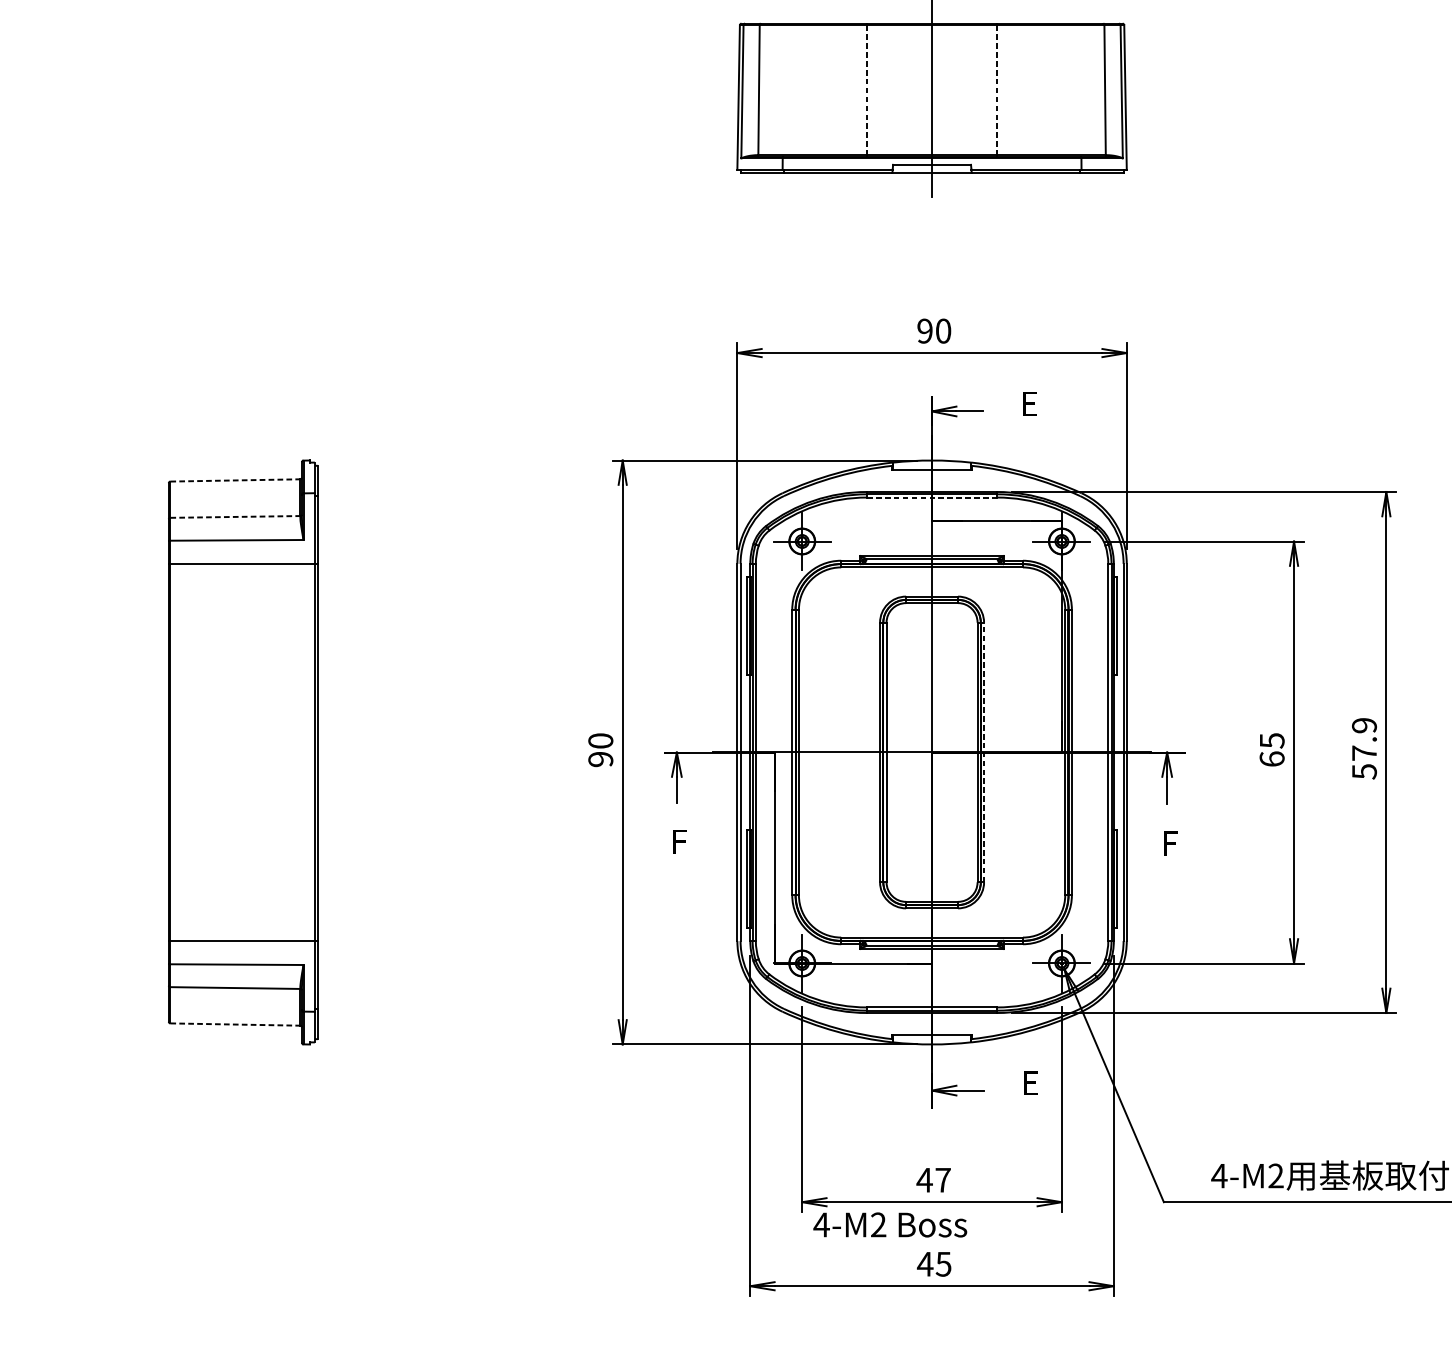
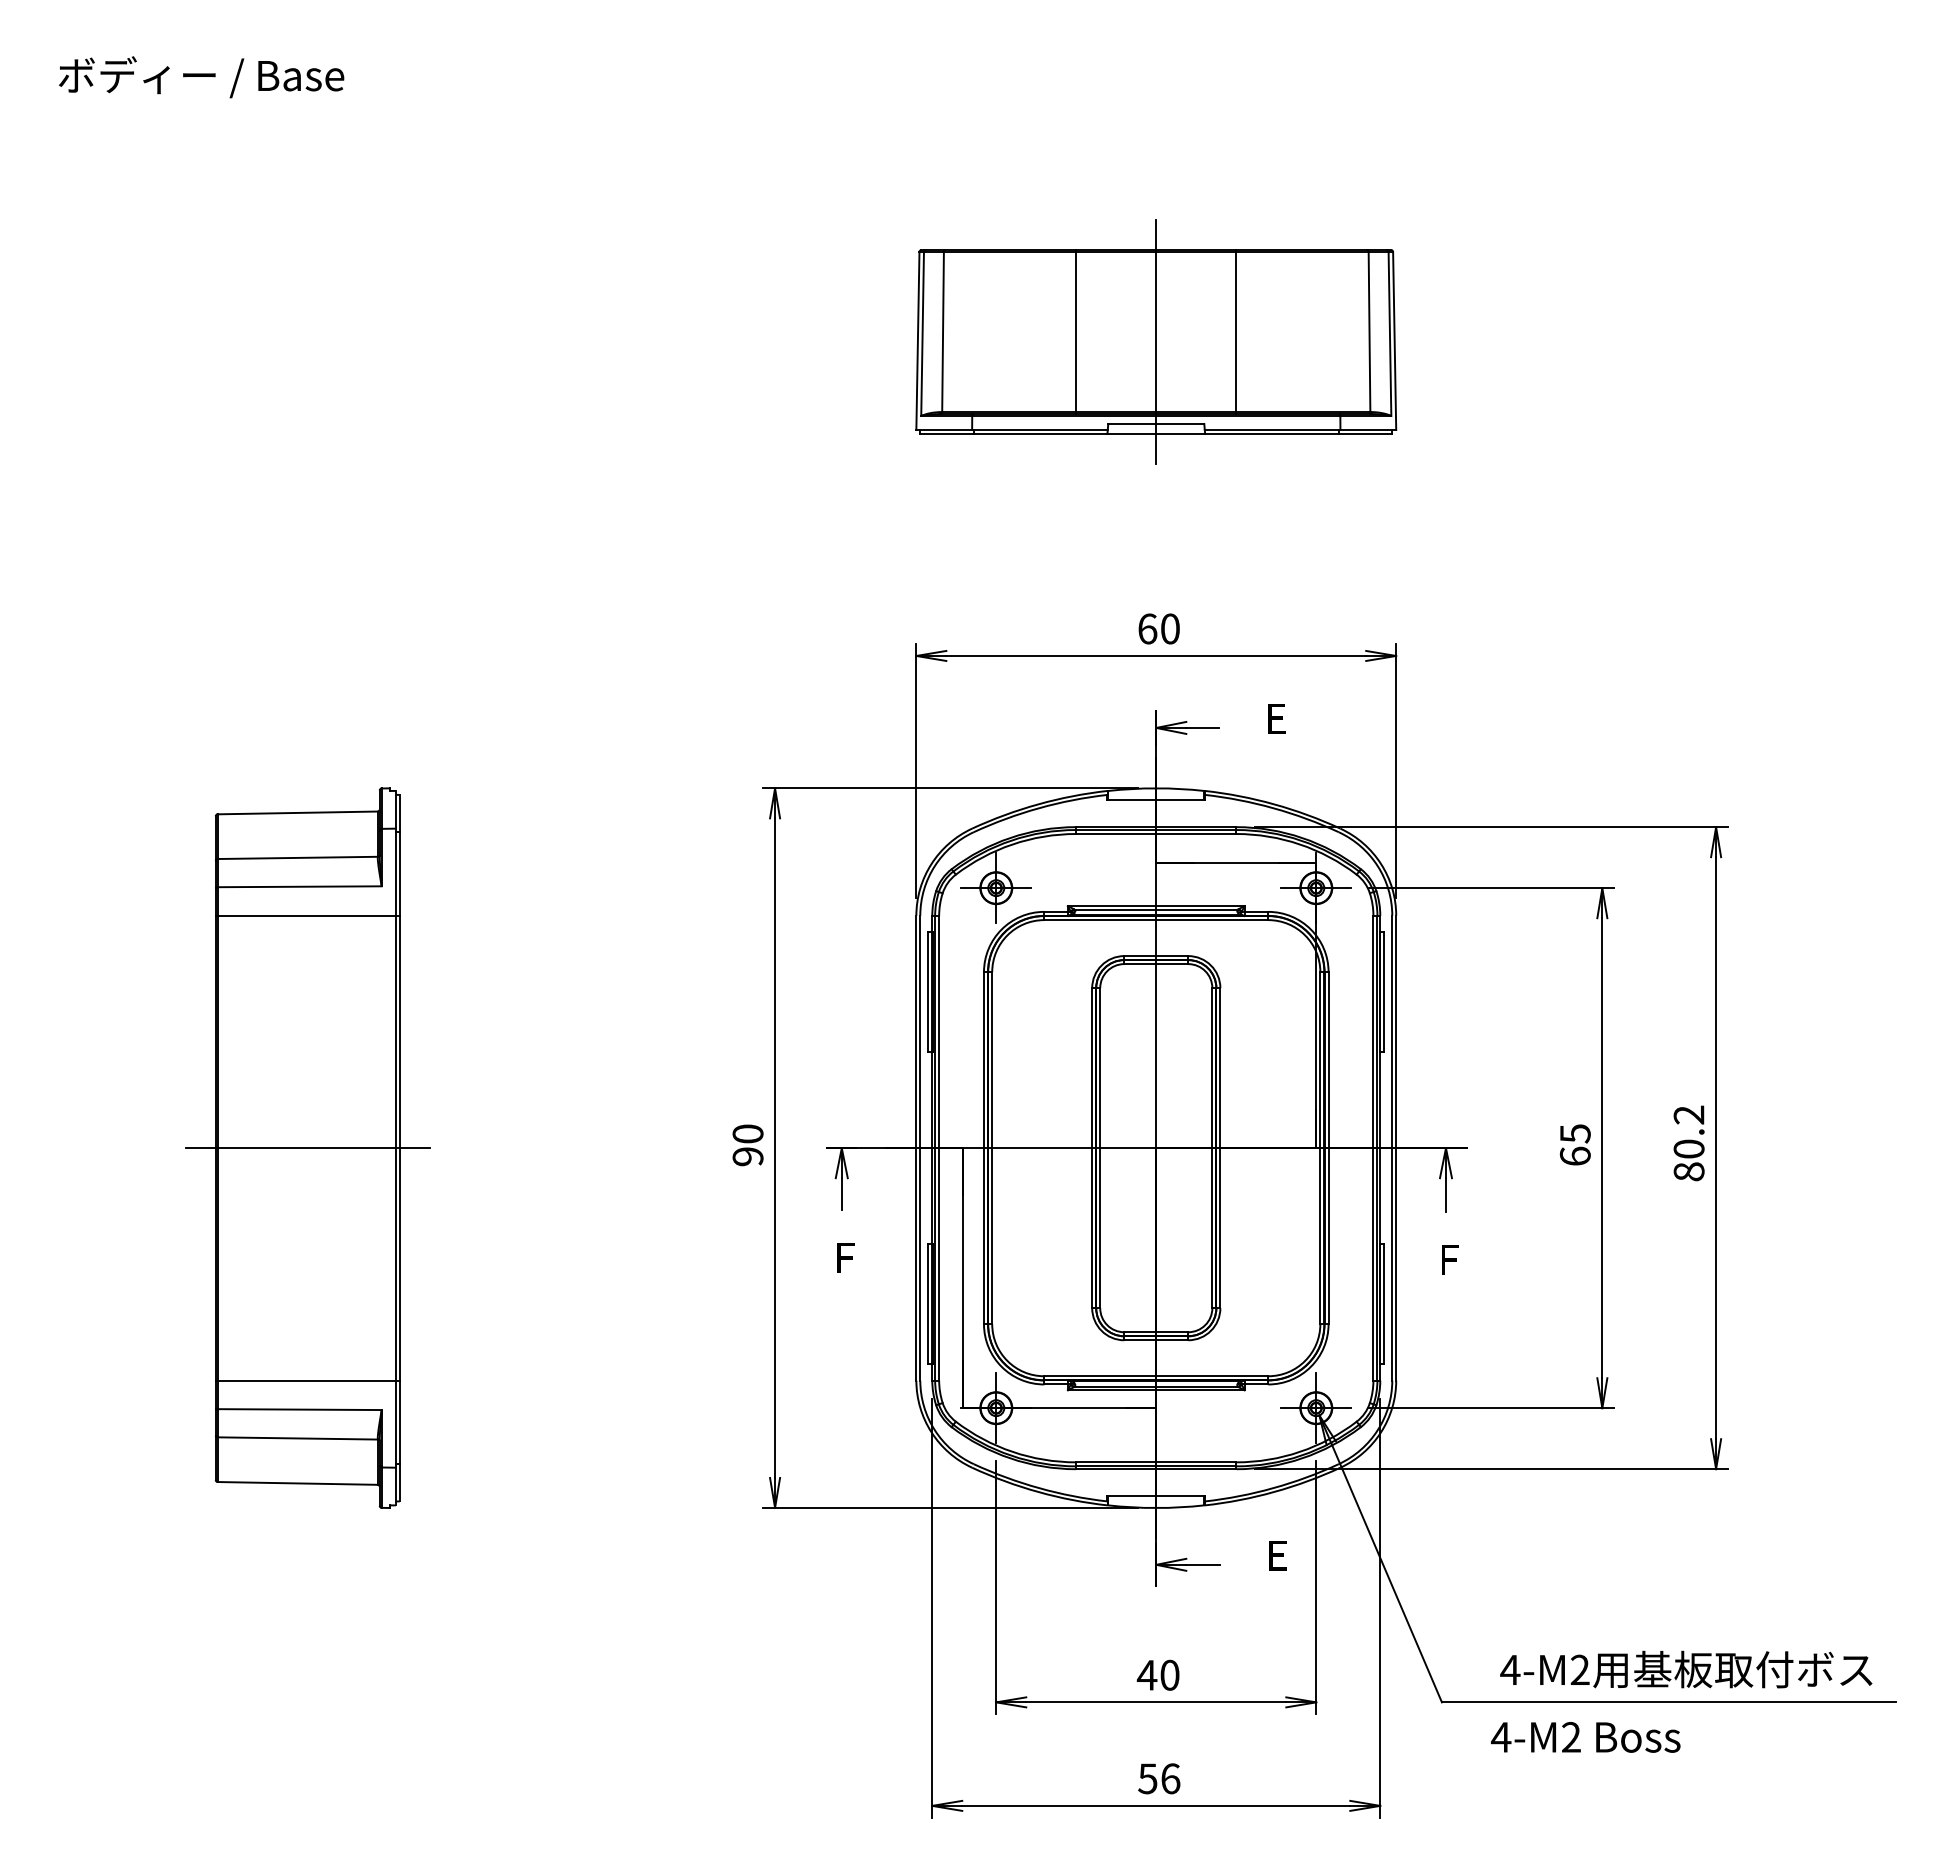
line: (867, 90) -> (1076, 332), dashed -> solid
line: (997, 90) -> (1236, 332), dashed -> solid
text: (924, 330) -> (1147, 628), 90 -> 60
line: (235, 480) -> (298, 812), dashed -> solid
line: (932, 497) -> (1156, 834), dashed -> solid
line: (235, 516) -> (298, 857), dashed -> solid
text: (1363, 748) -> (1688, 1143), 57.9 -> 80.2
line: (243, 752) -> (307, 1148), added
line: (984, 752) -> (1220, 1148), dashed -> solid
line: (235, 1024) -> (298, 1483), dashed -> solid
text: (942, 1179) -> (1169, 1674), 47 -> 40
text: (890, 1225) -> (1585, 1737), moved
text: (933, 1264) -> (1158, 1778), 45 -> 56

